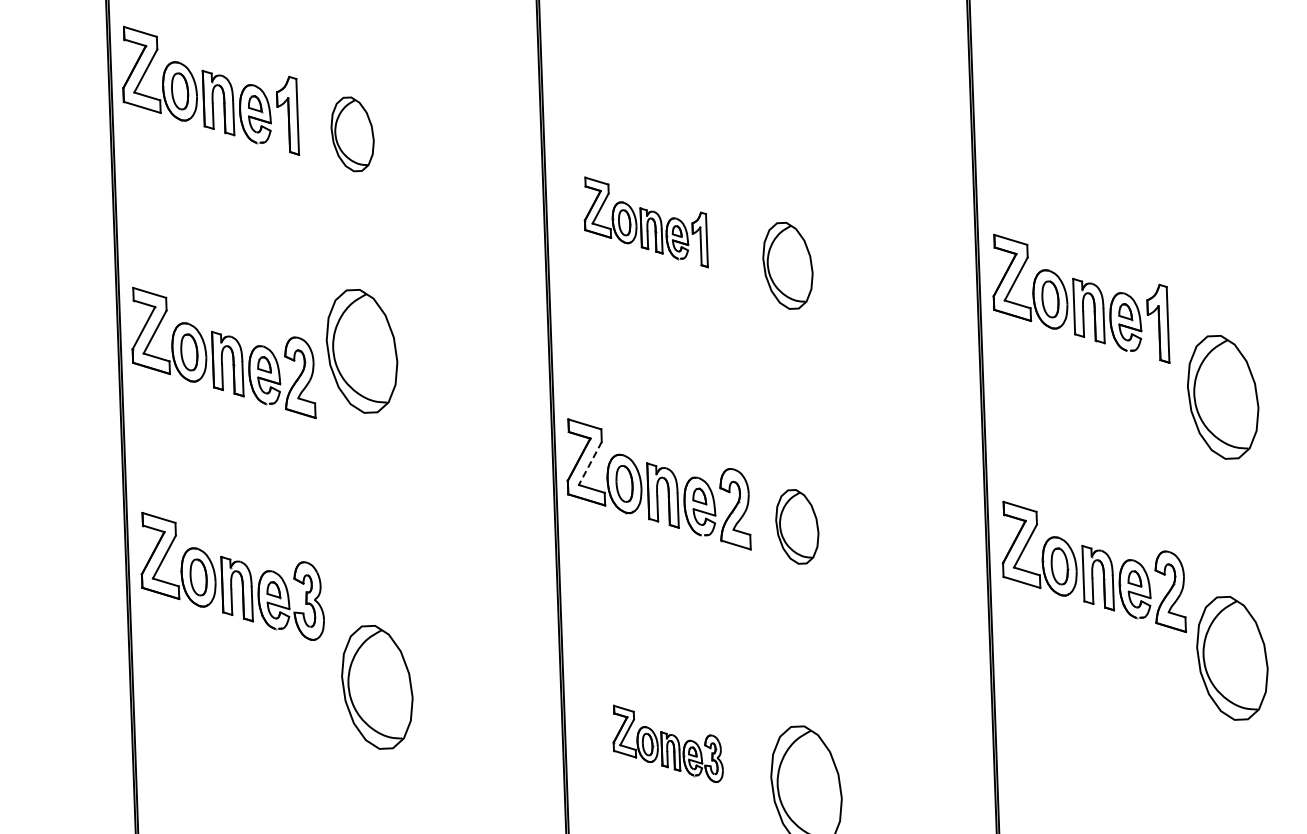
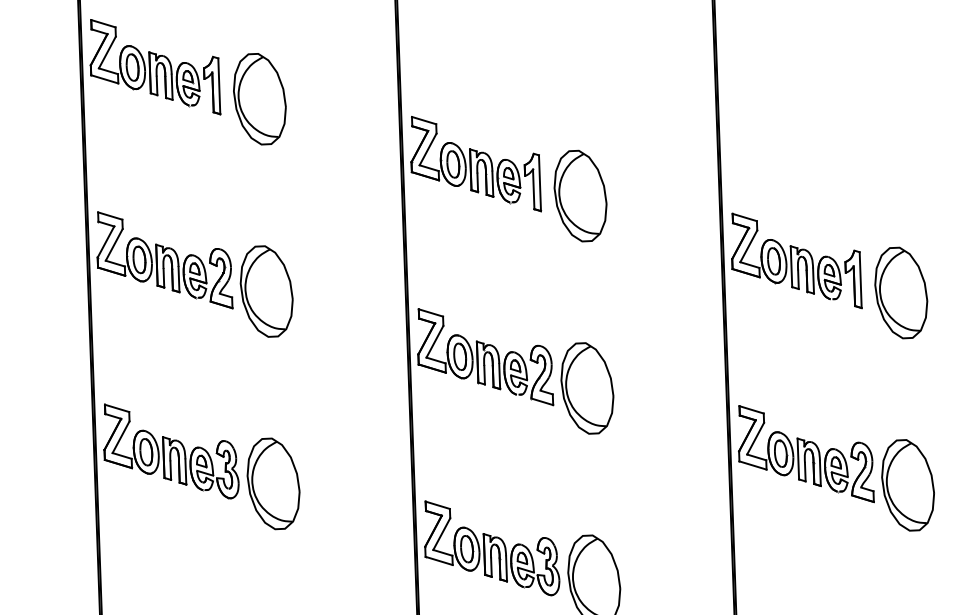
part: (352, 134) -> (259, 99), size x1.67
part: (646, 222) -> (476, 164), size x1.43
part: (787, 265) -> (580, 195), size x1.43
part: (1081, 298) -> (796, 260), moved
part: (361, 351) -> (266, 291), moved
line: (590, 463) -> (435, 341), dashed -> solid
part: (797, 526) -> (587, 388), size x1.67
part: (1093, 566) -> (805, 453), moved
part: (232, 576) -> (171, 451), moved
part: (377, 687) -> (273, 483), moved
part: (668, 743) -> (492, 548), size x1.67

